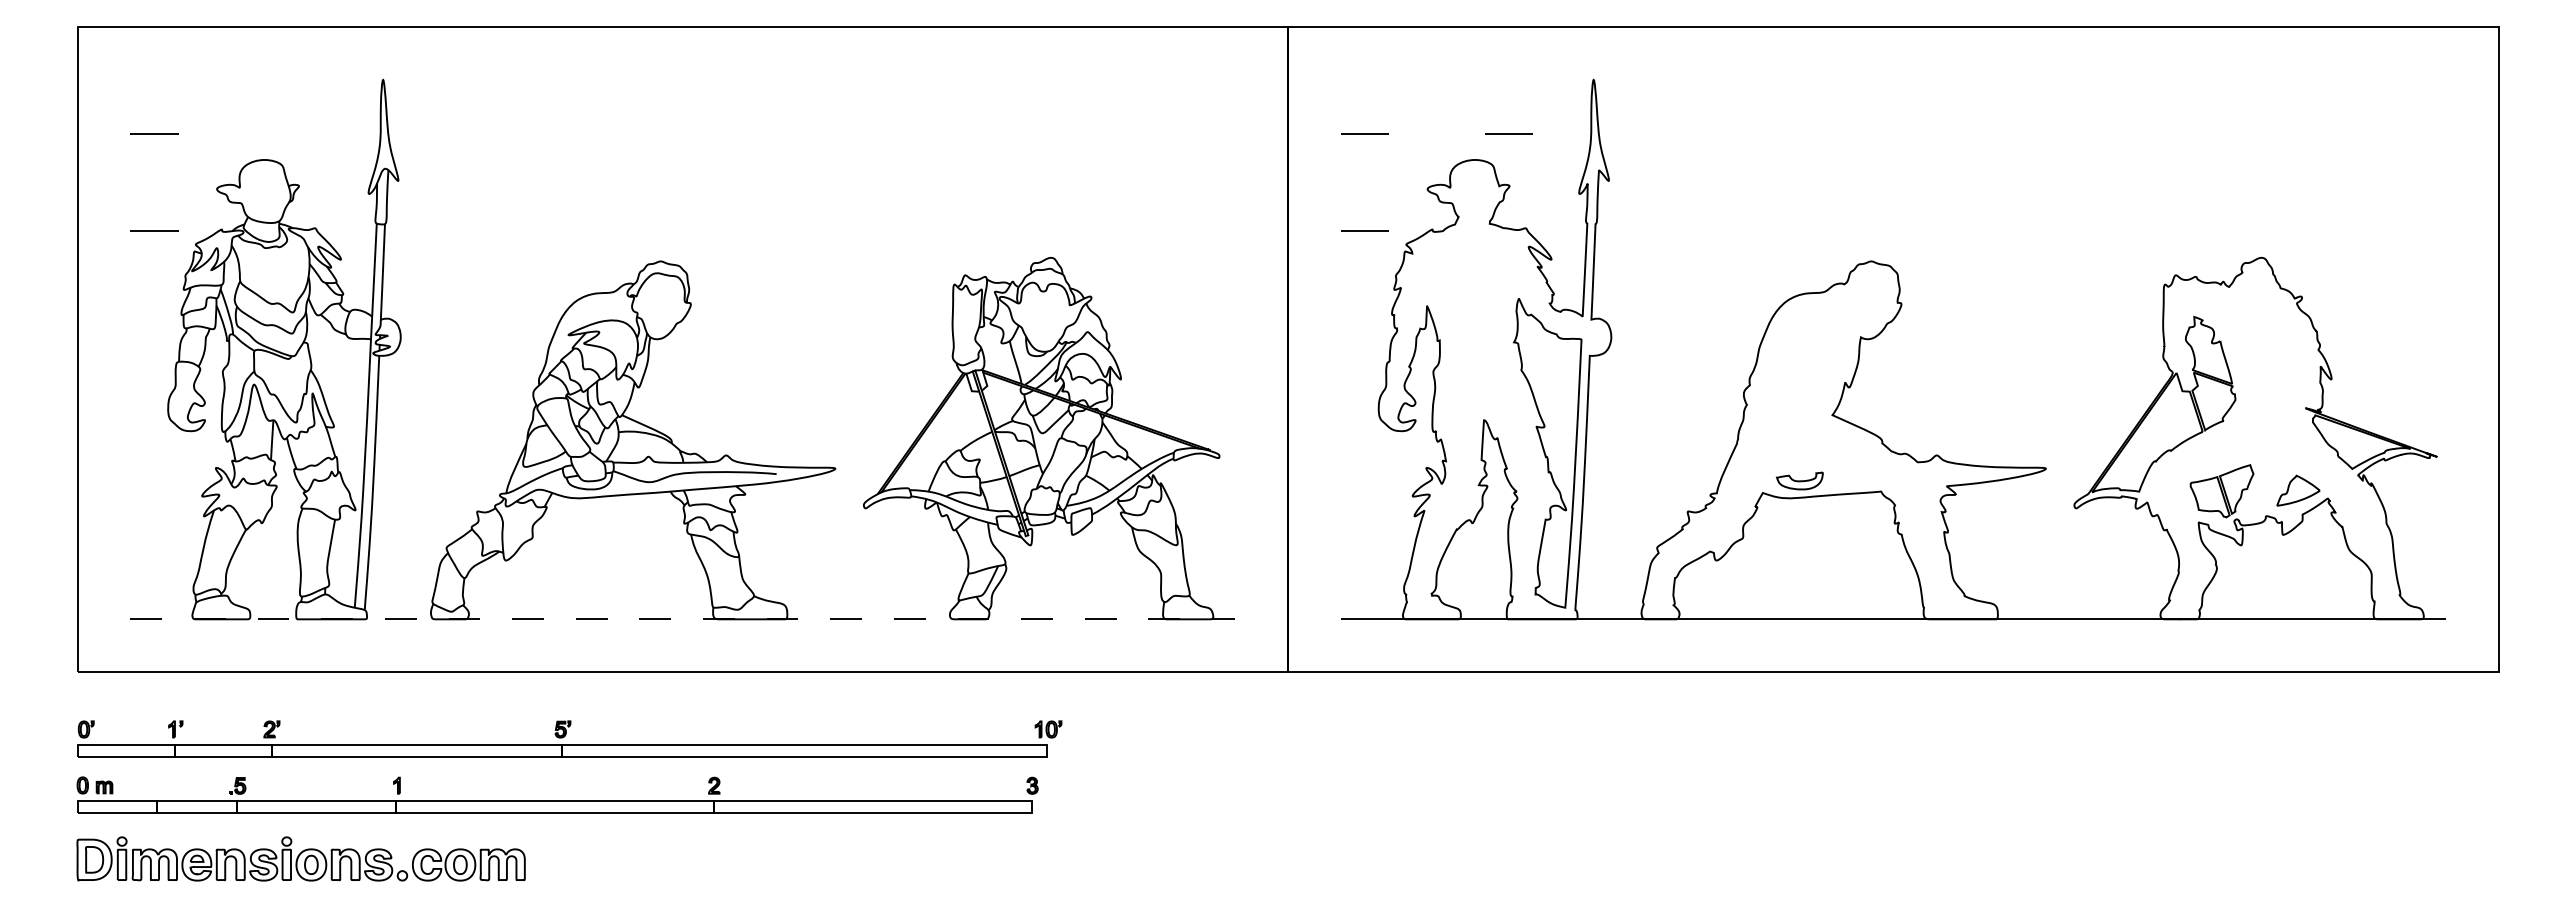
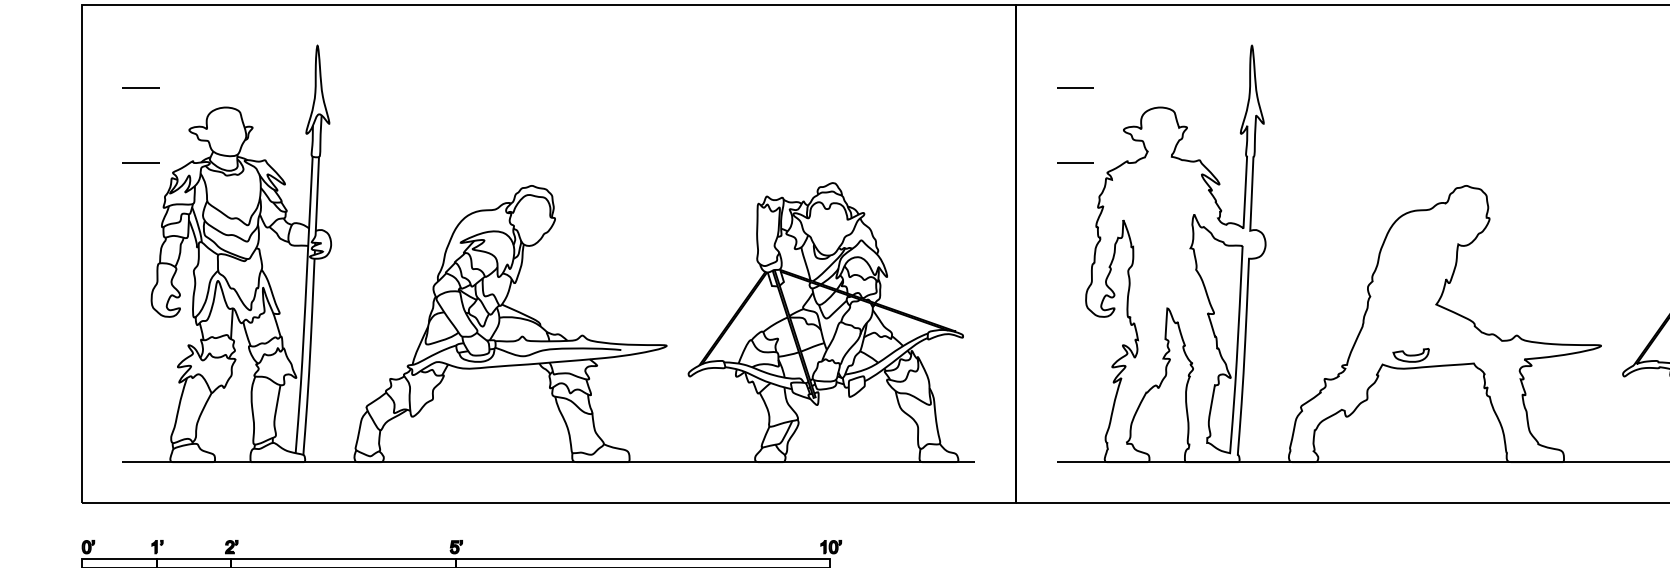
line: (1508, 133) -> (1186, 87), removed
line: (682, 619) -> (548, 462), dashed -> solid

